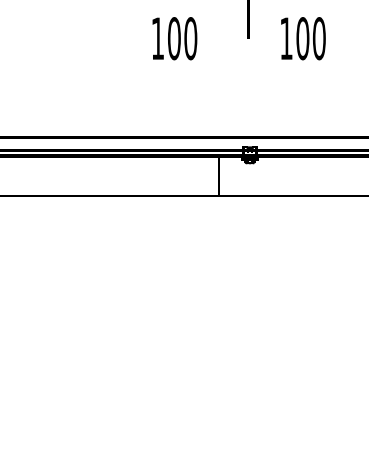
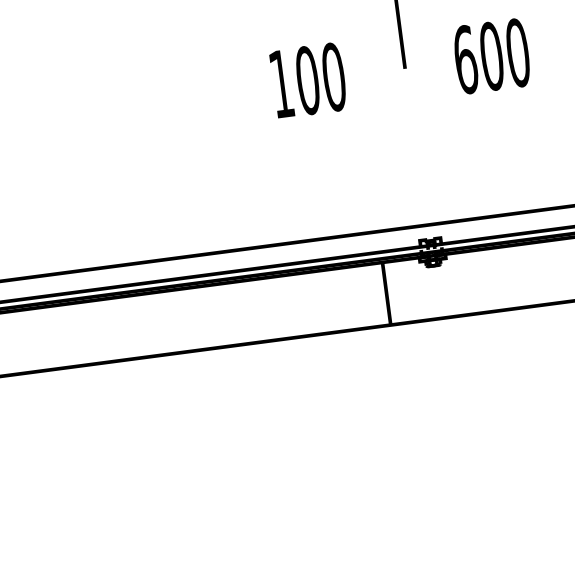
text: (174, 38) -> (307, 80), moved
text: (286, 38) -> (465, 59), 100 -> 600

